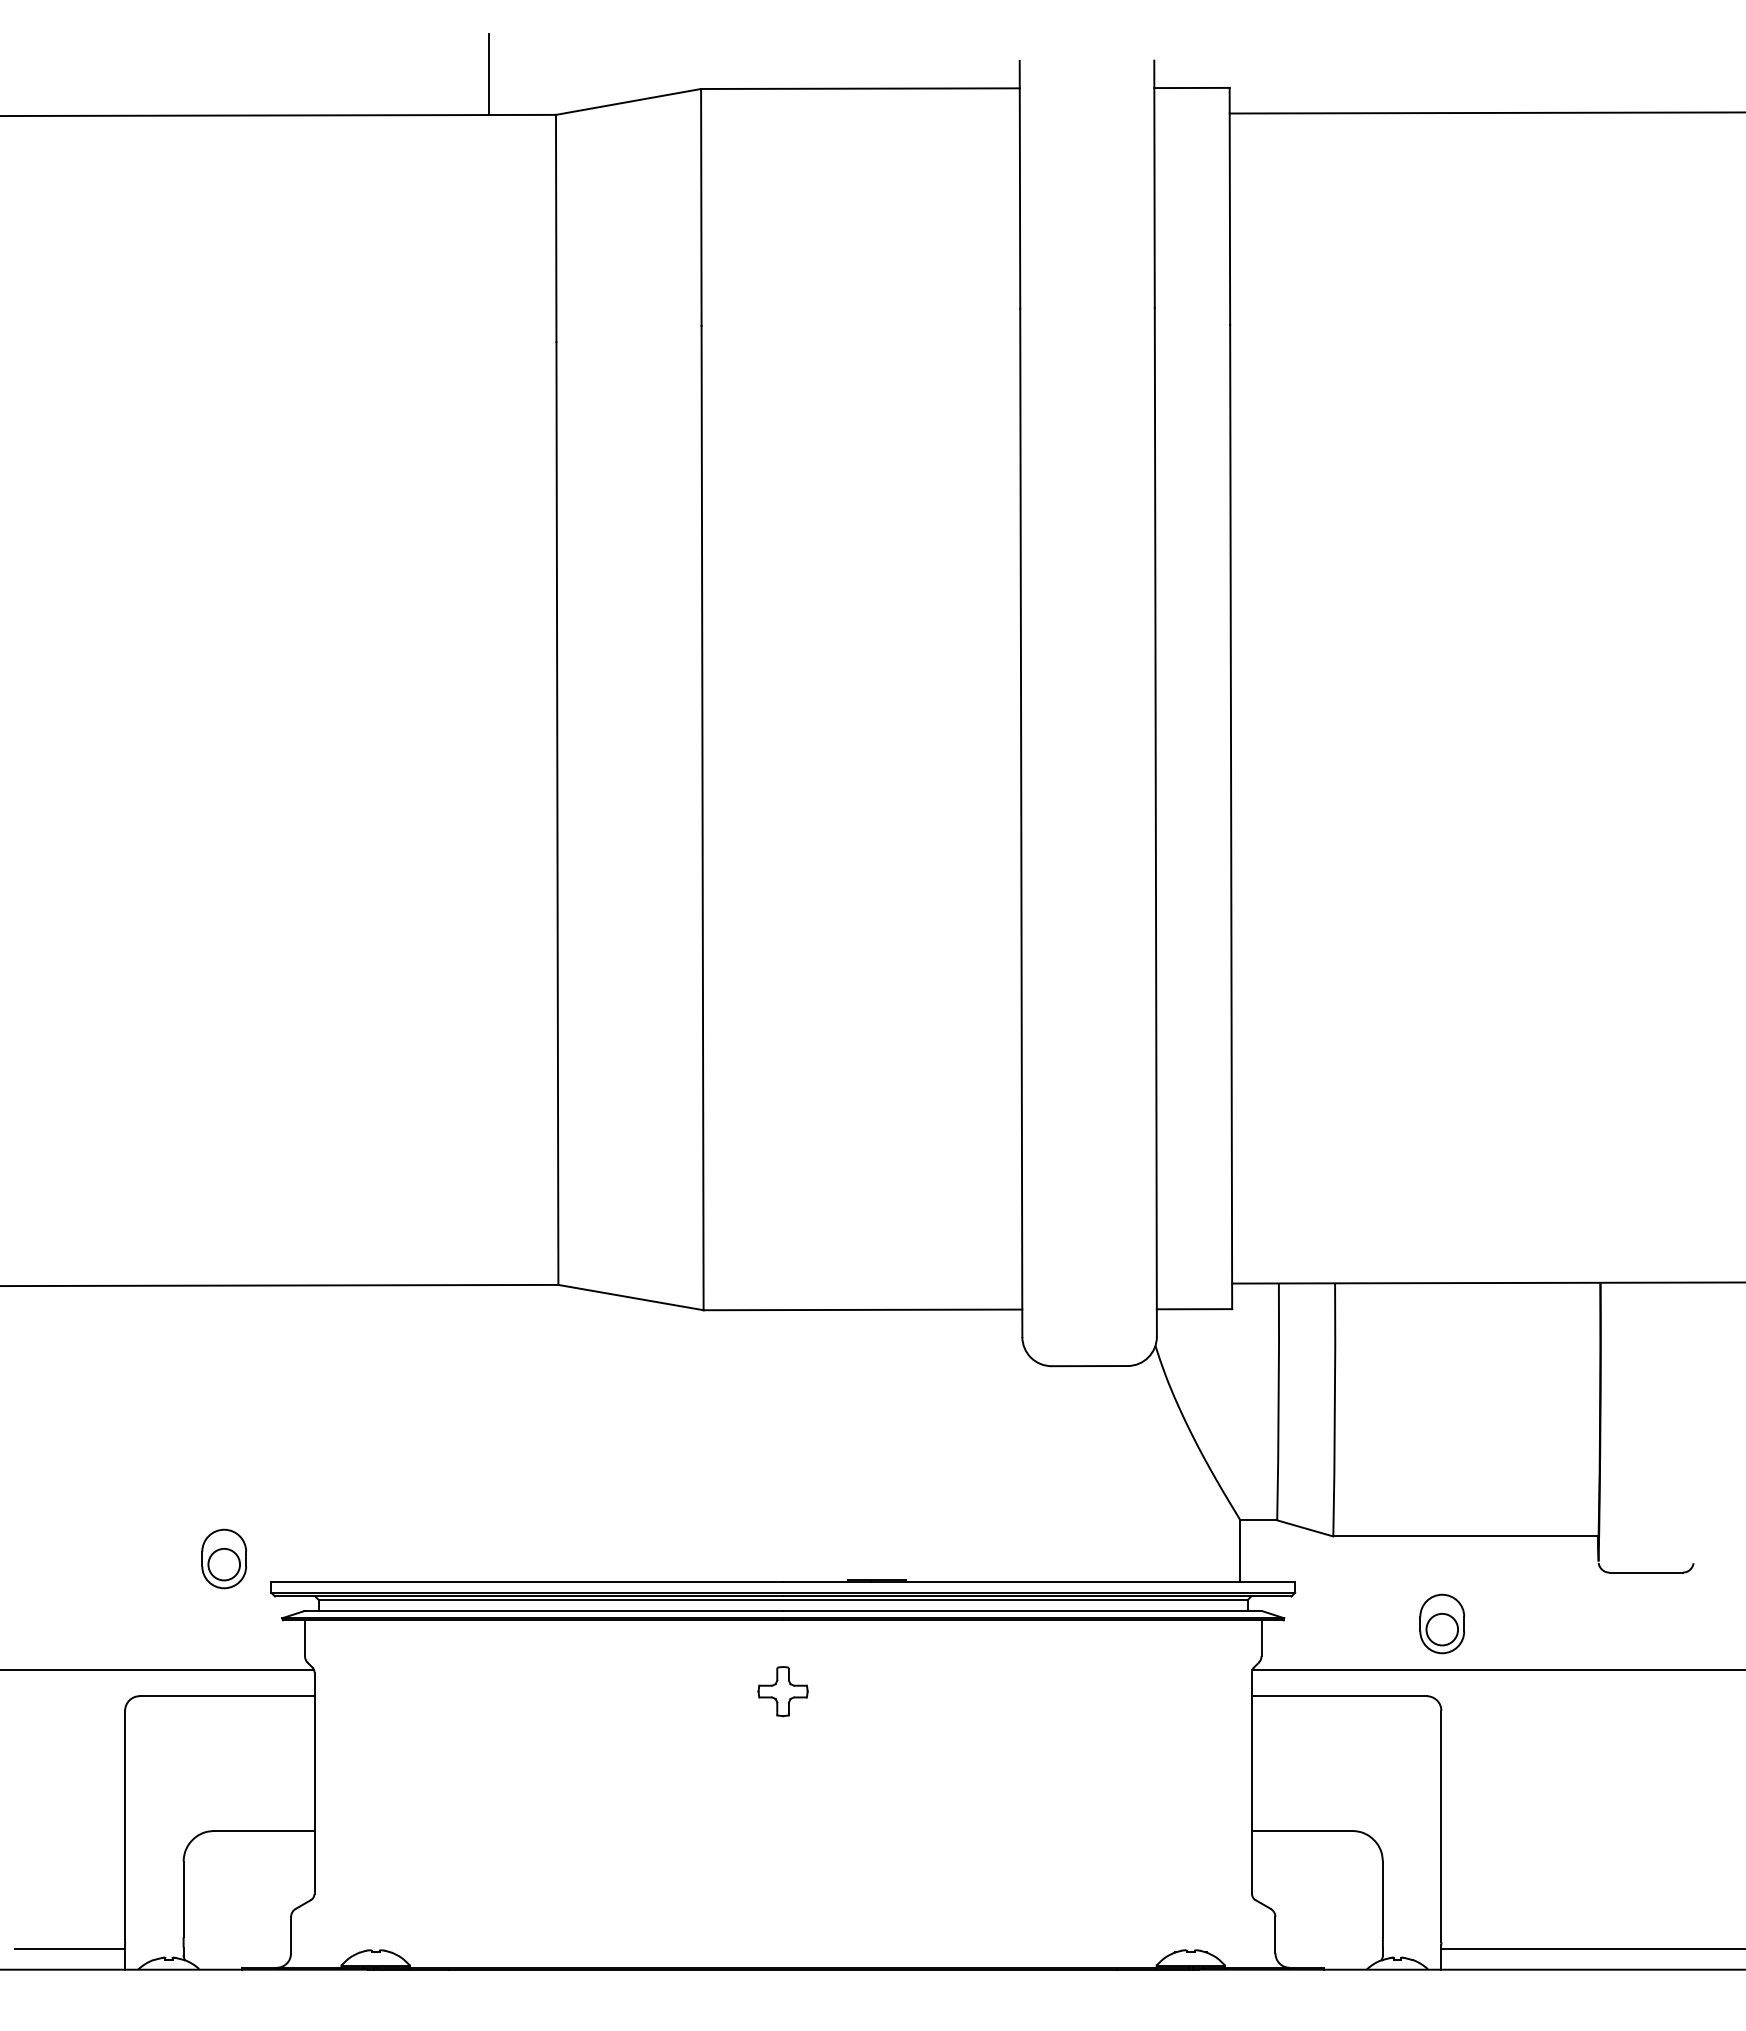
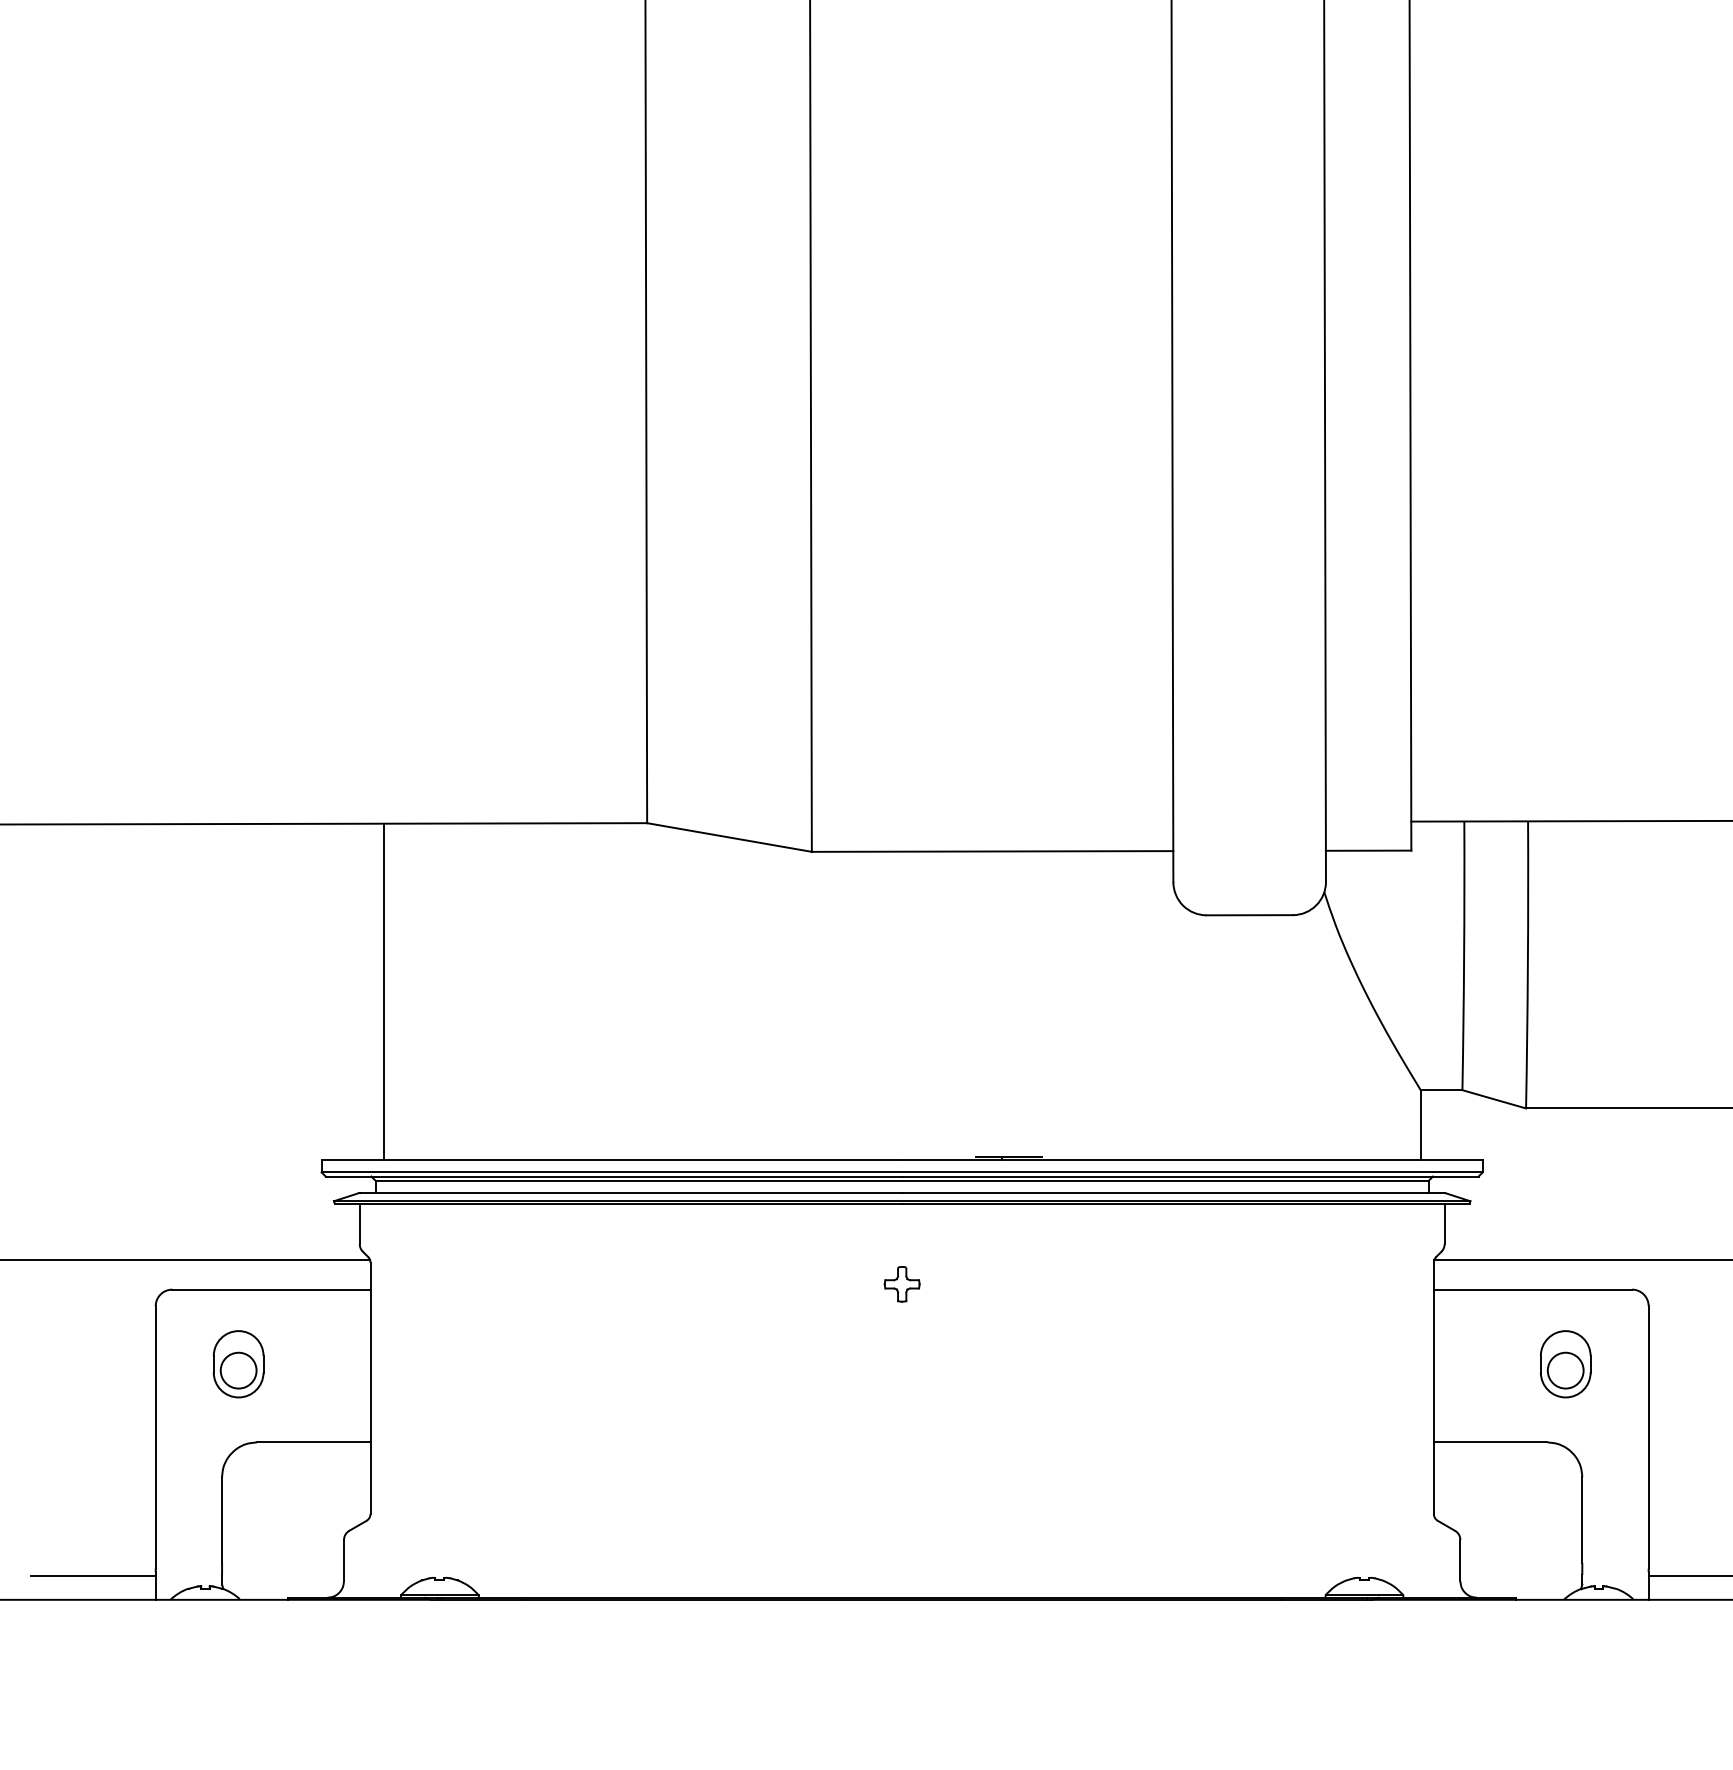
line: (326, 1433) -> (384, 991), added
part: (223, 1558) -> (237, 1363), moved
part: (1442, 1623) -> (1565, 1363), moved
part: (783, 1691) -> (902, 1284), size x0.62

